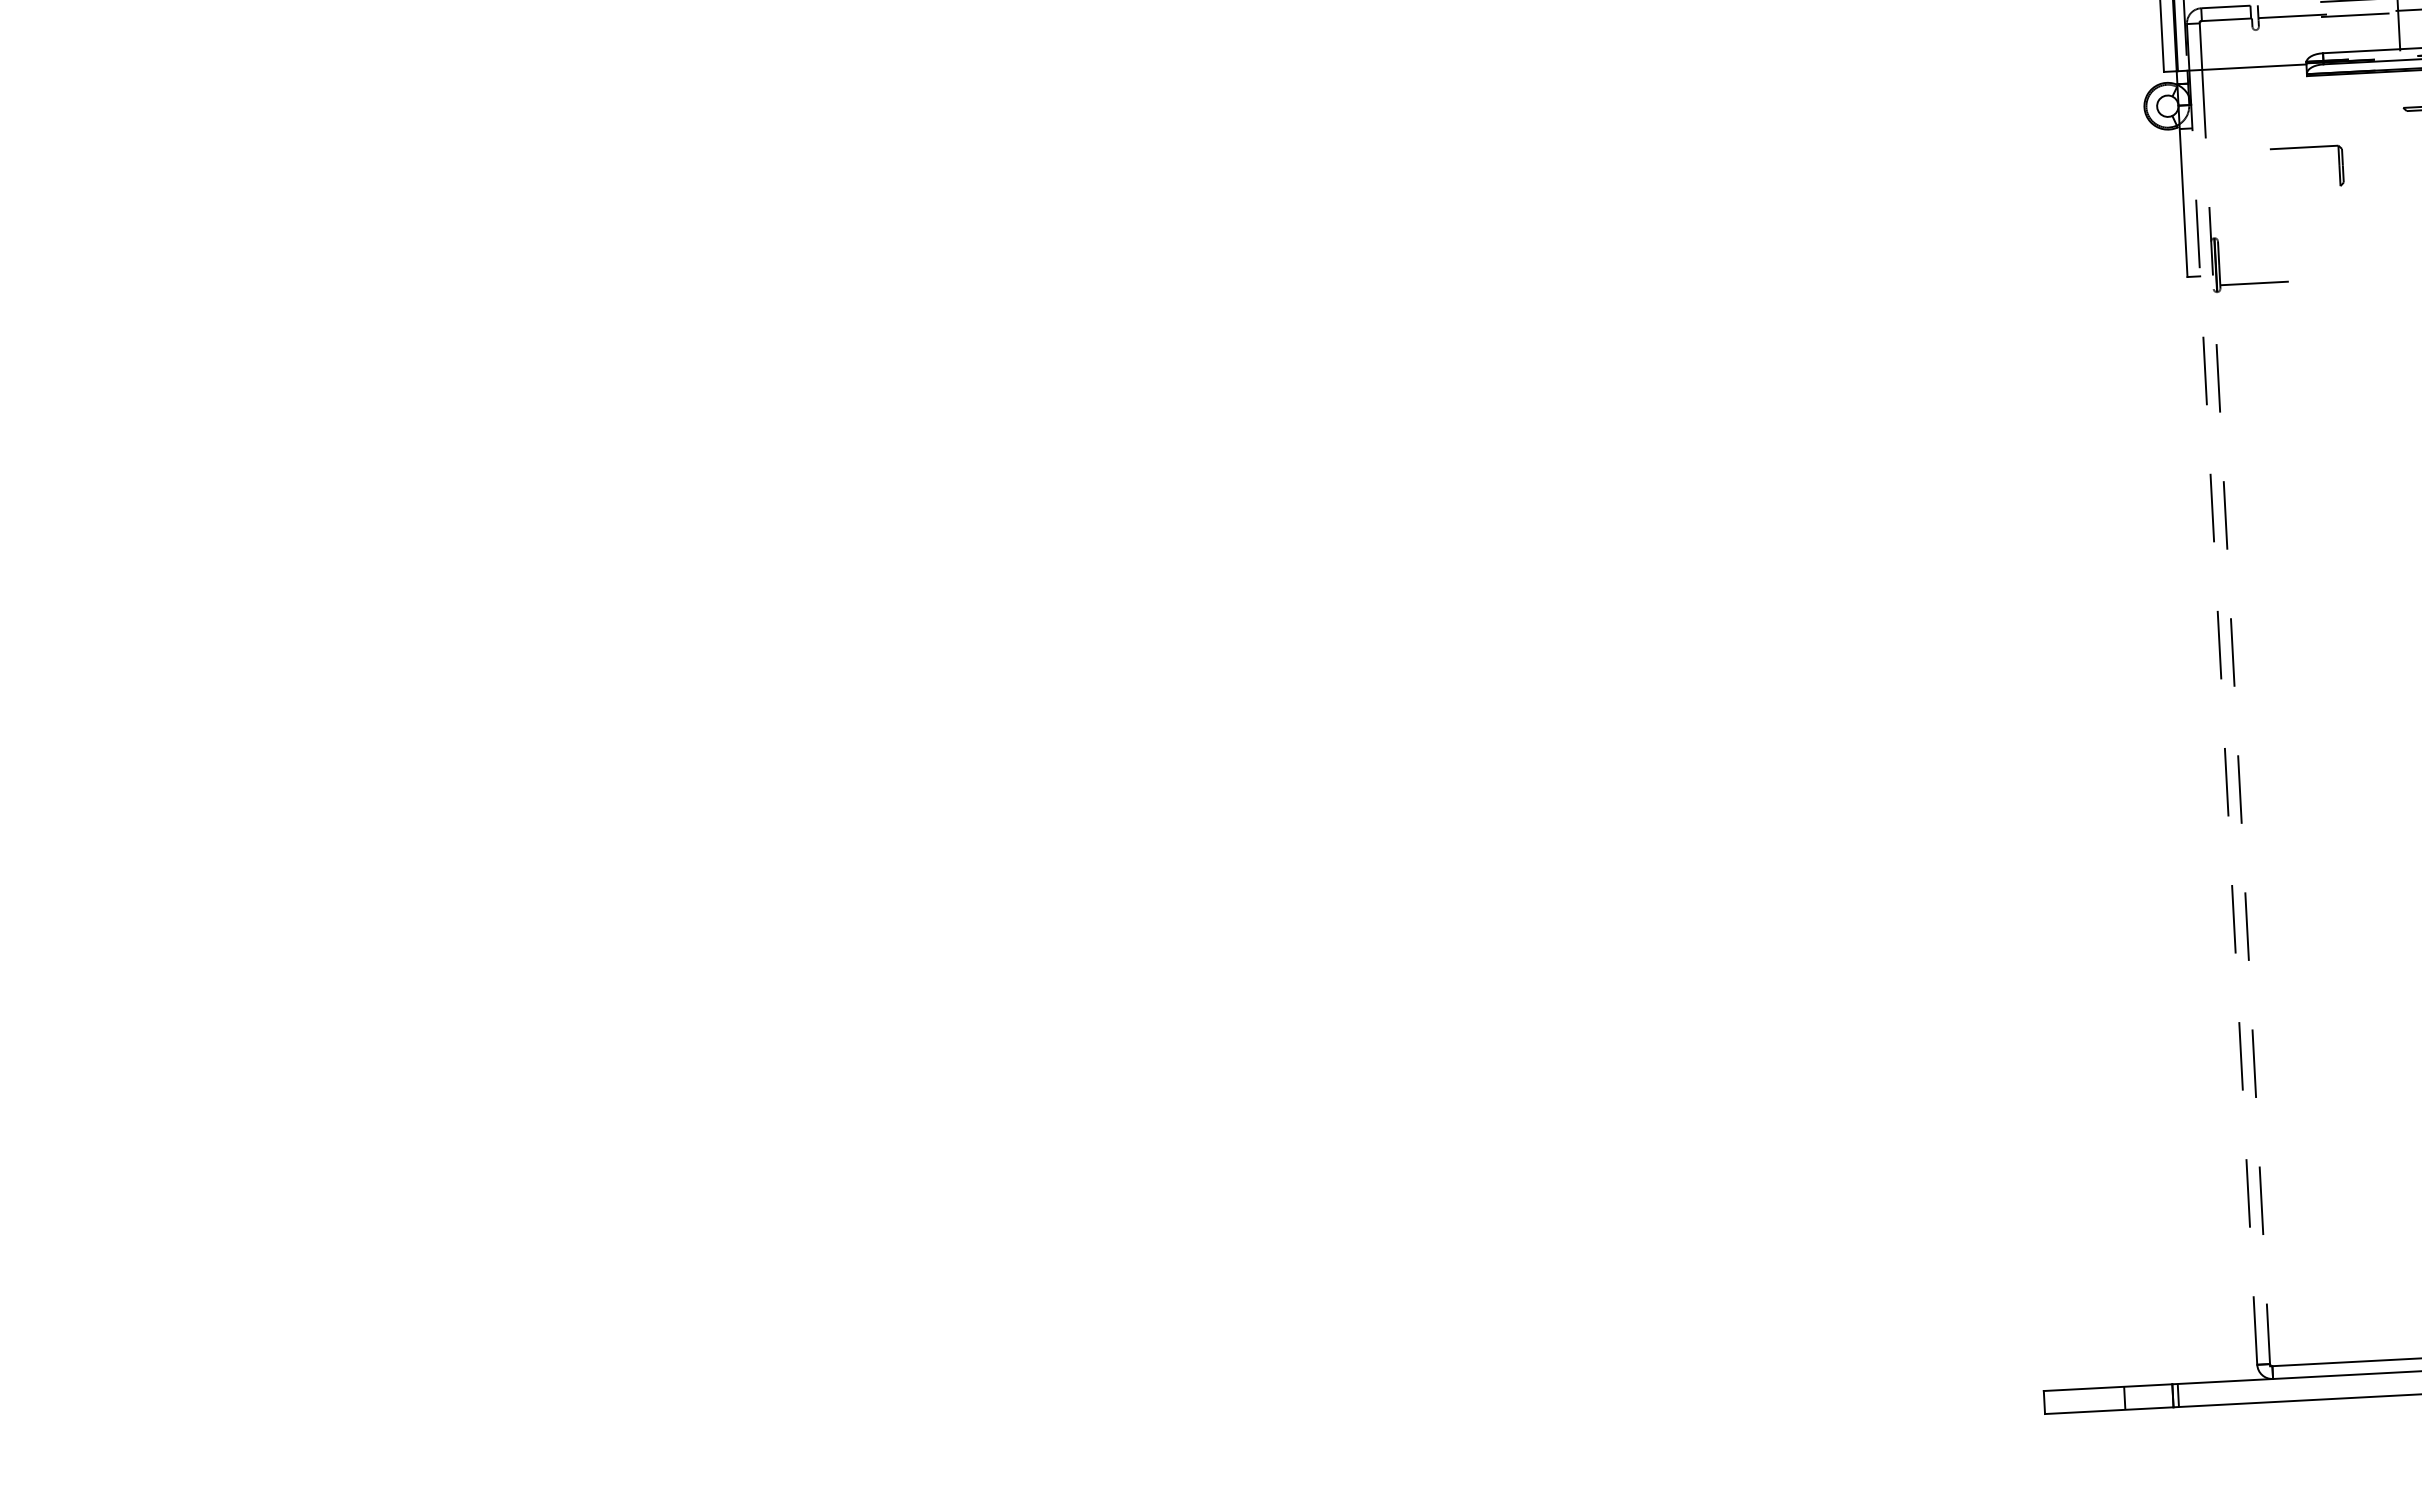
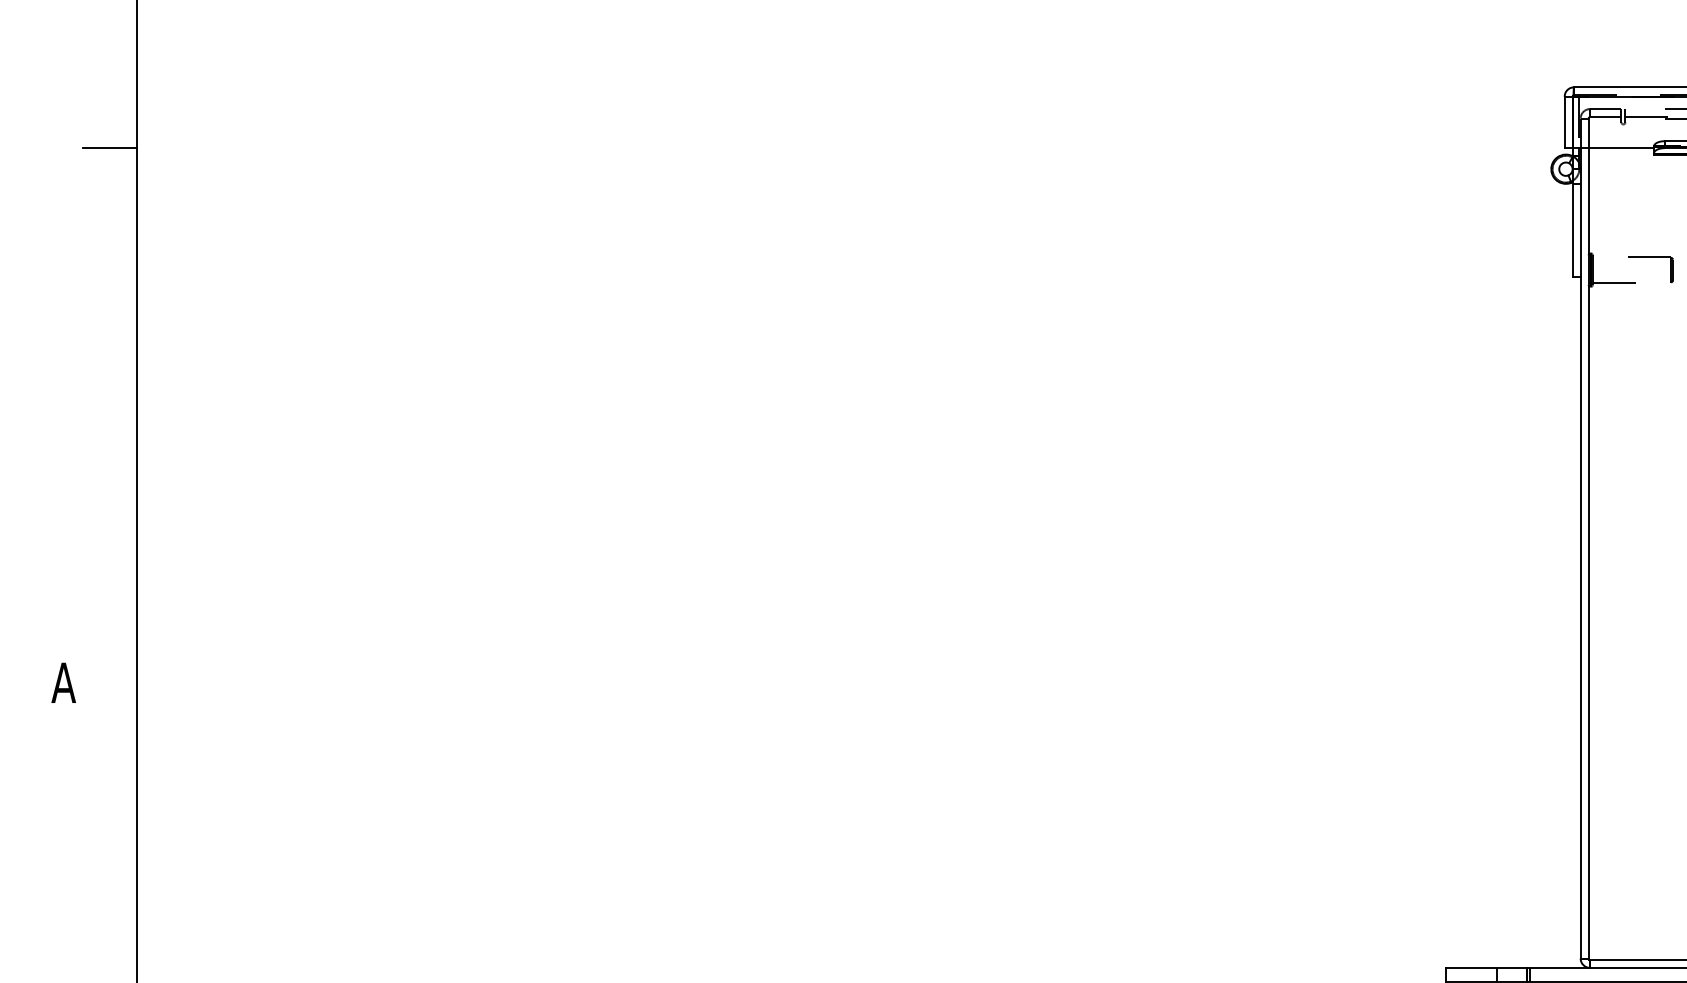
part: (2305, 147) -> (1650, 257), moved
line: (2223, 716) -> (1580, 552), dashed -> solid
line: (2236, 719) -> (1588, 554), dashed -> solid

